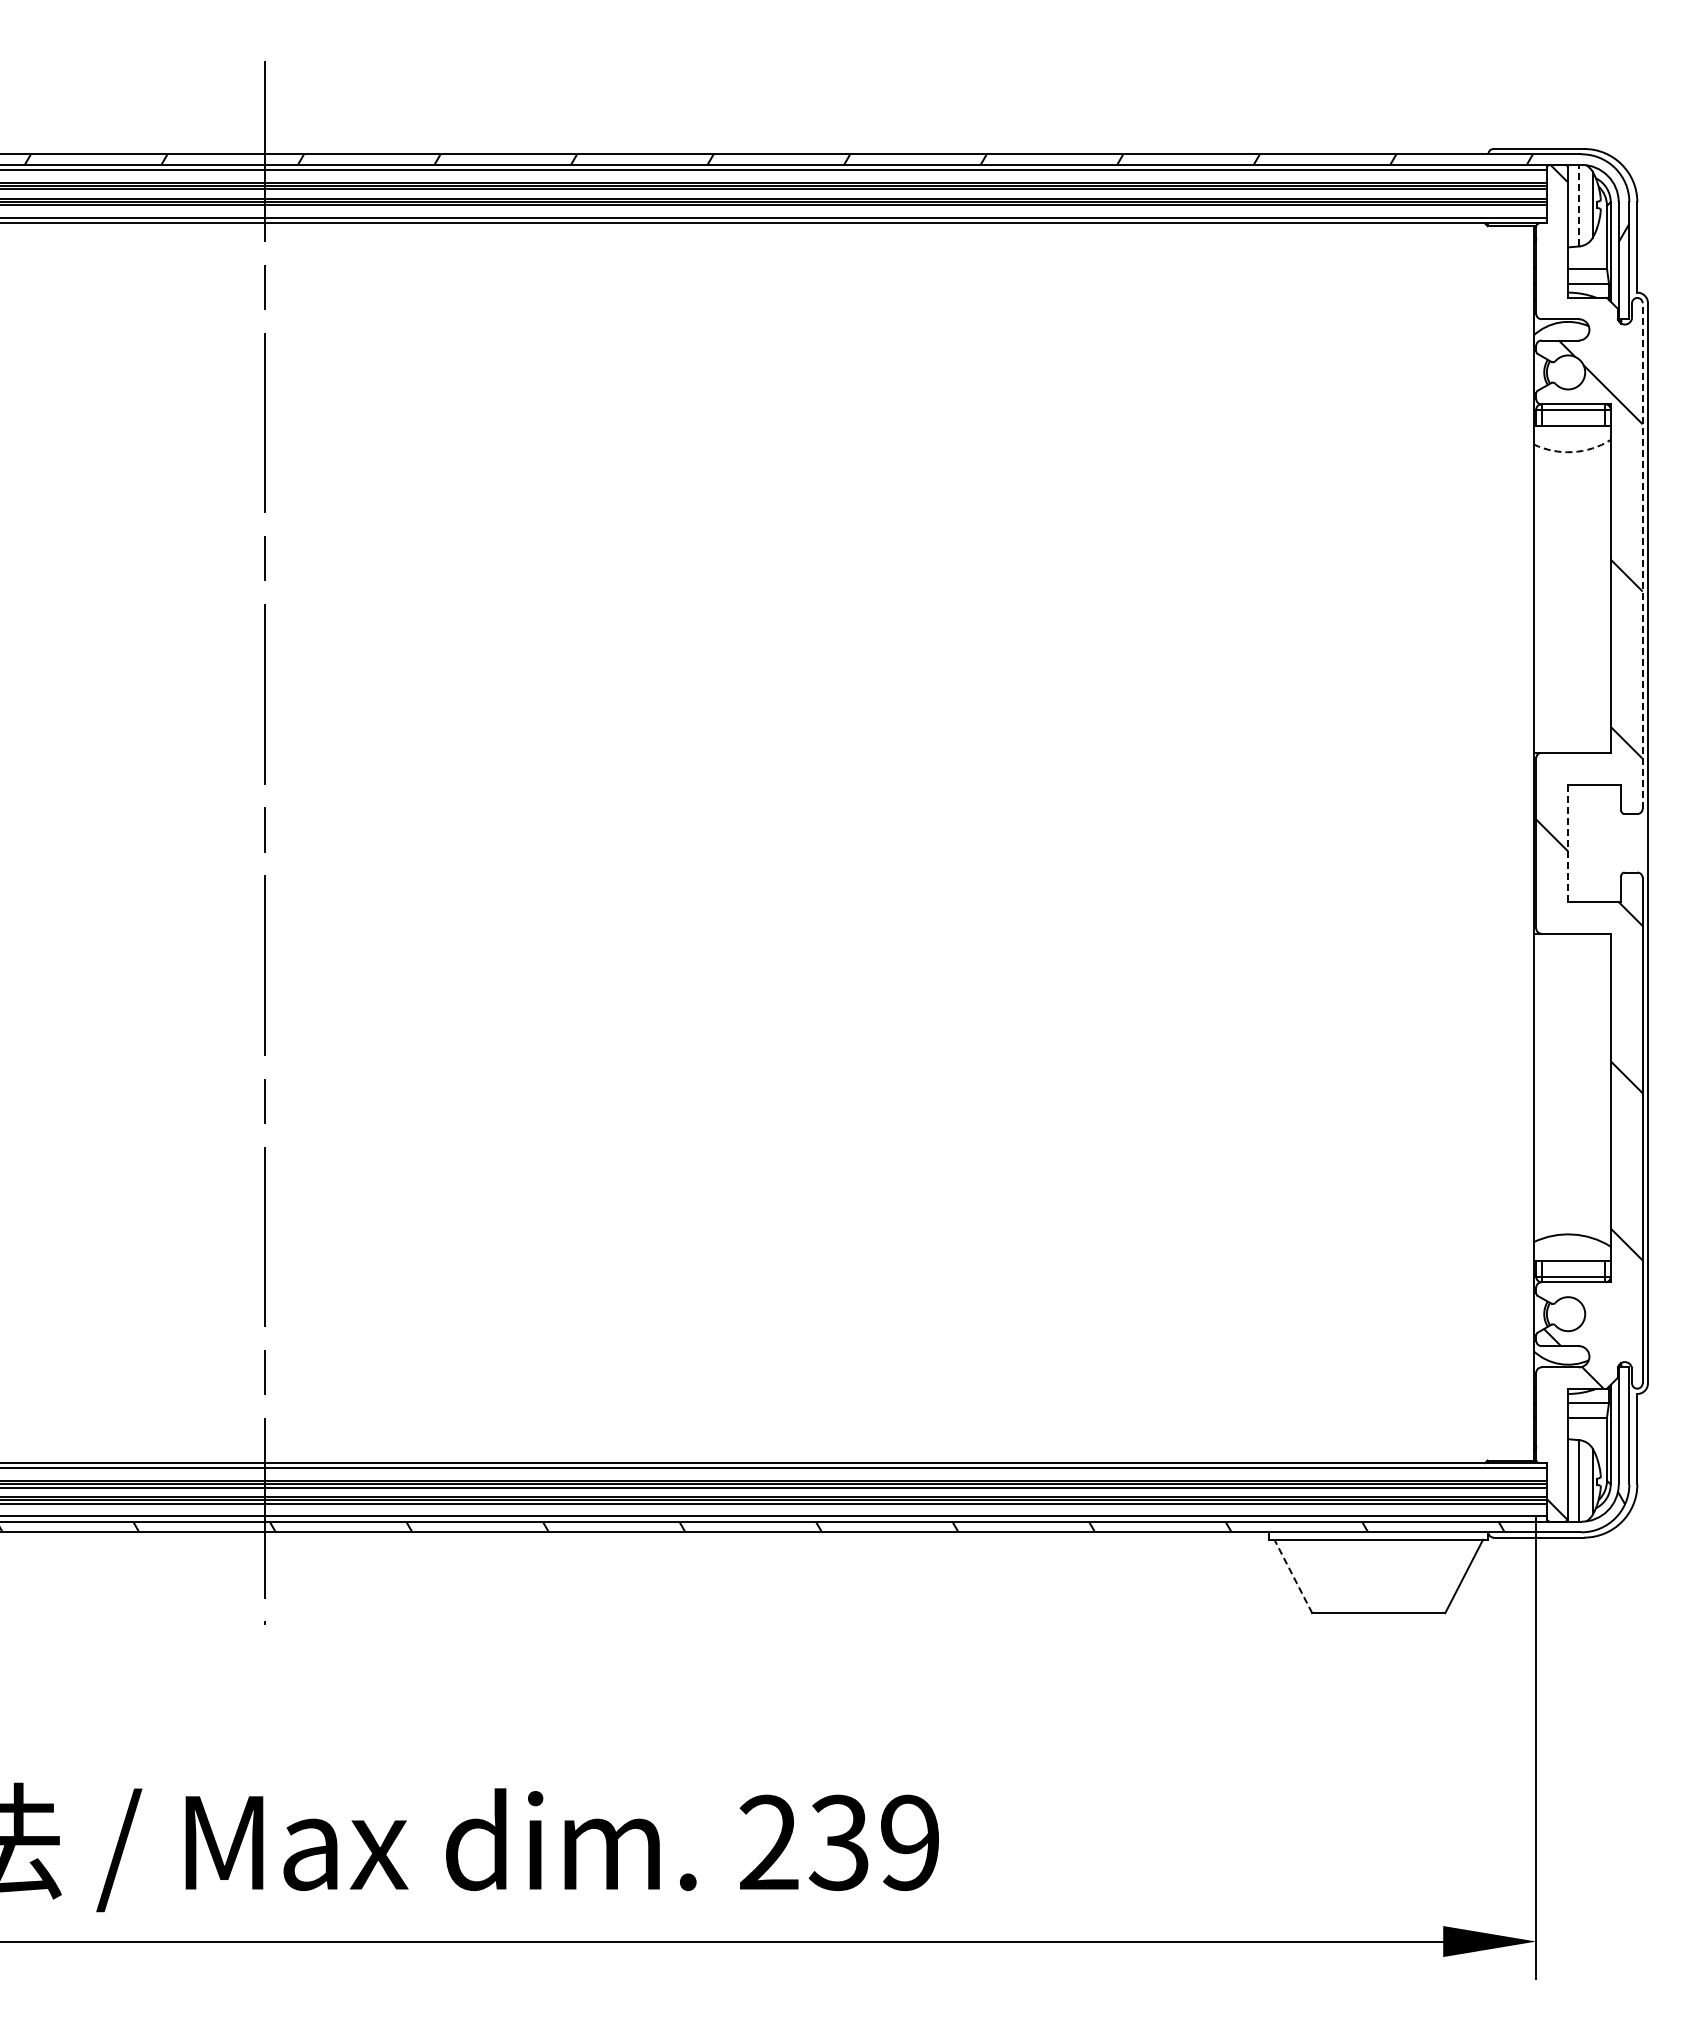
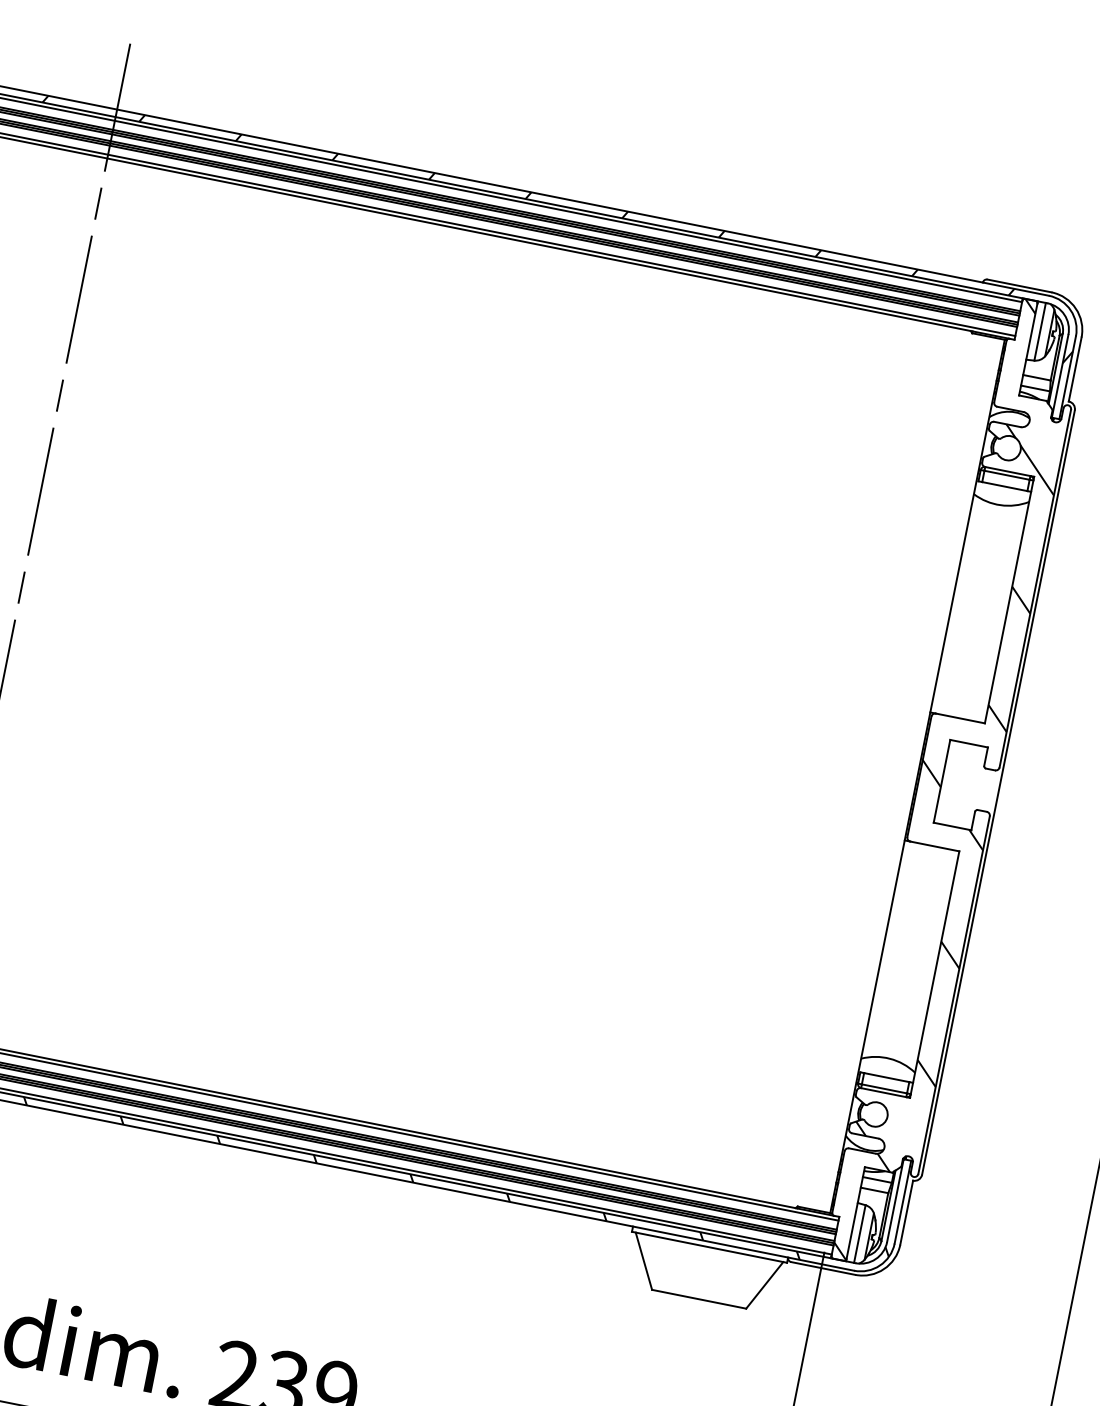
line: (1579, 205) -> (1040, 331), dashed -> solid
arc: (1572, 452) -> (1000, 505), dashed -> solid
line: (1642, 556) -> (1035, 588), dashed -> solid
line: (1568, 843) -> (942, 781), dashed -> solid
line: (1293, 1576) -> (644, 1261), dashed -> solid

